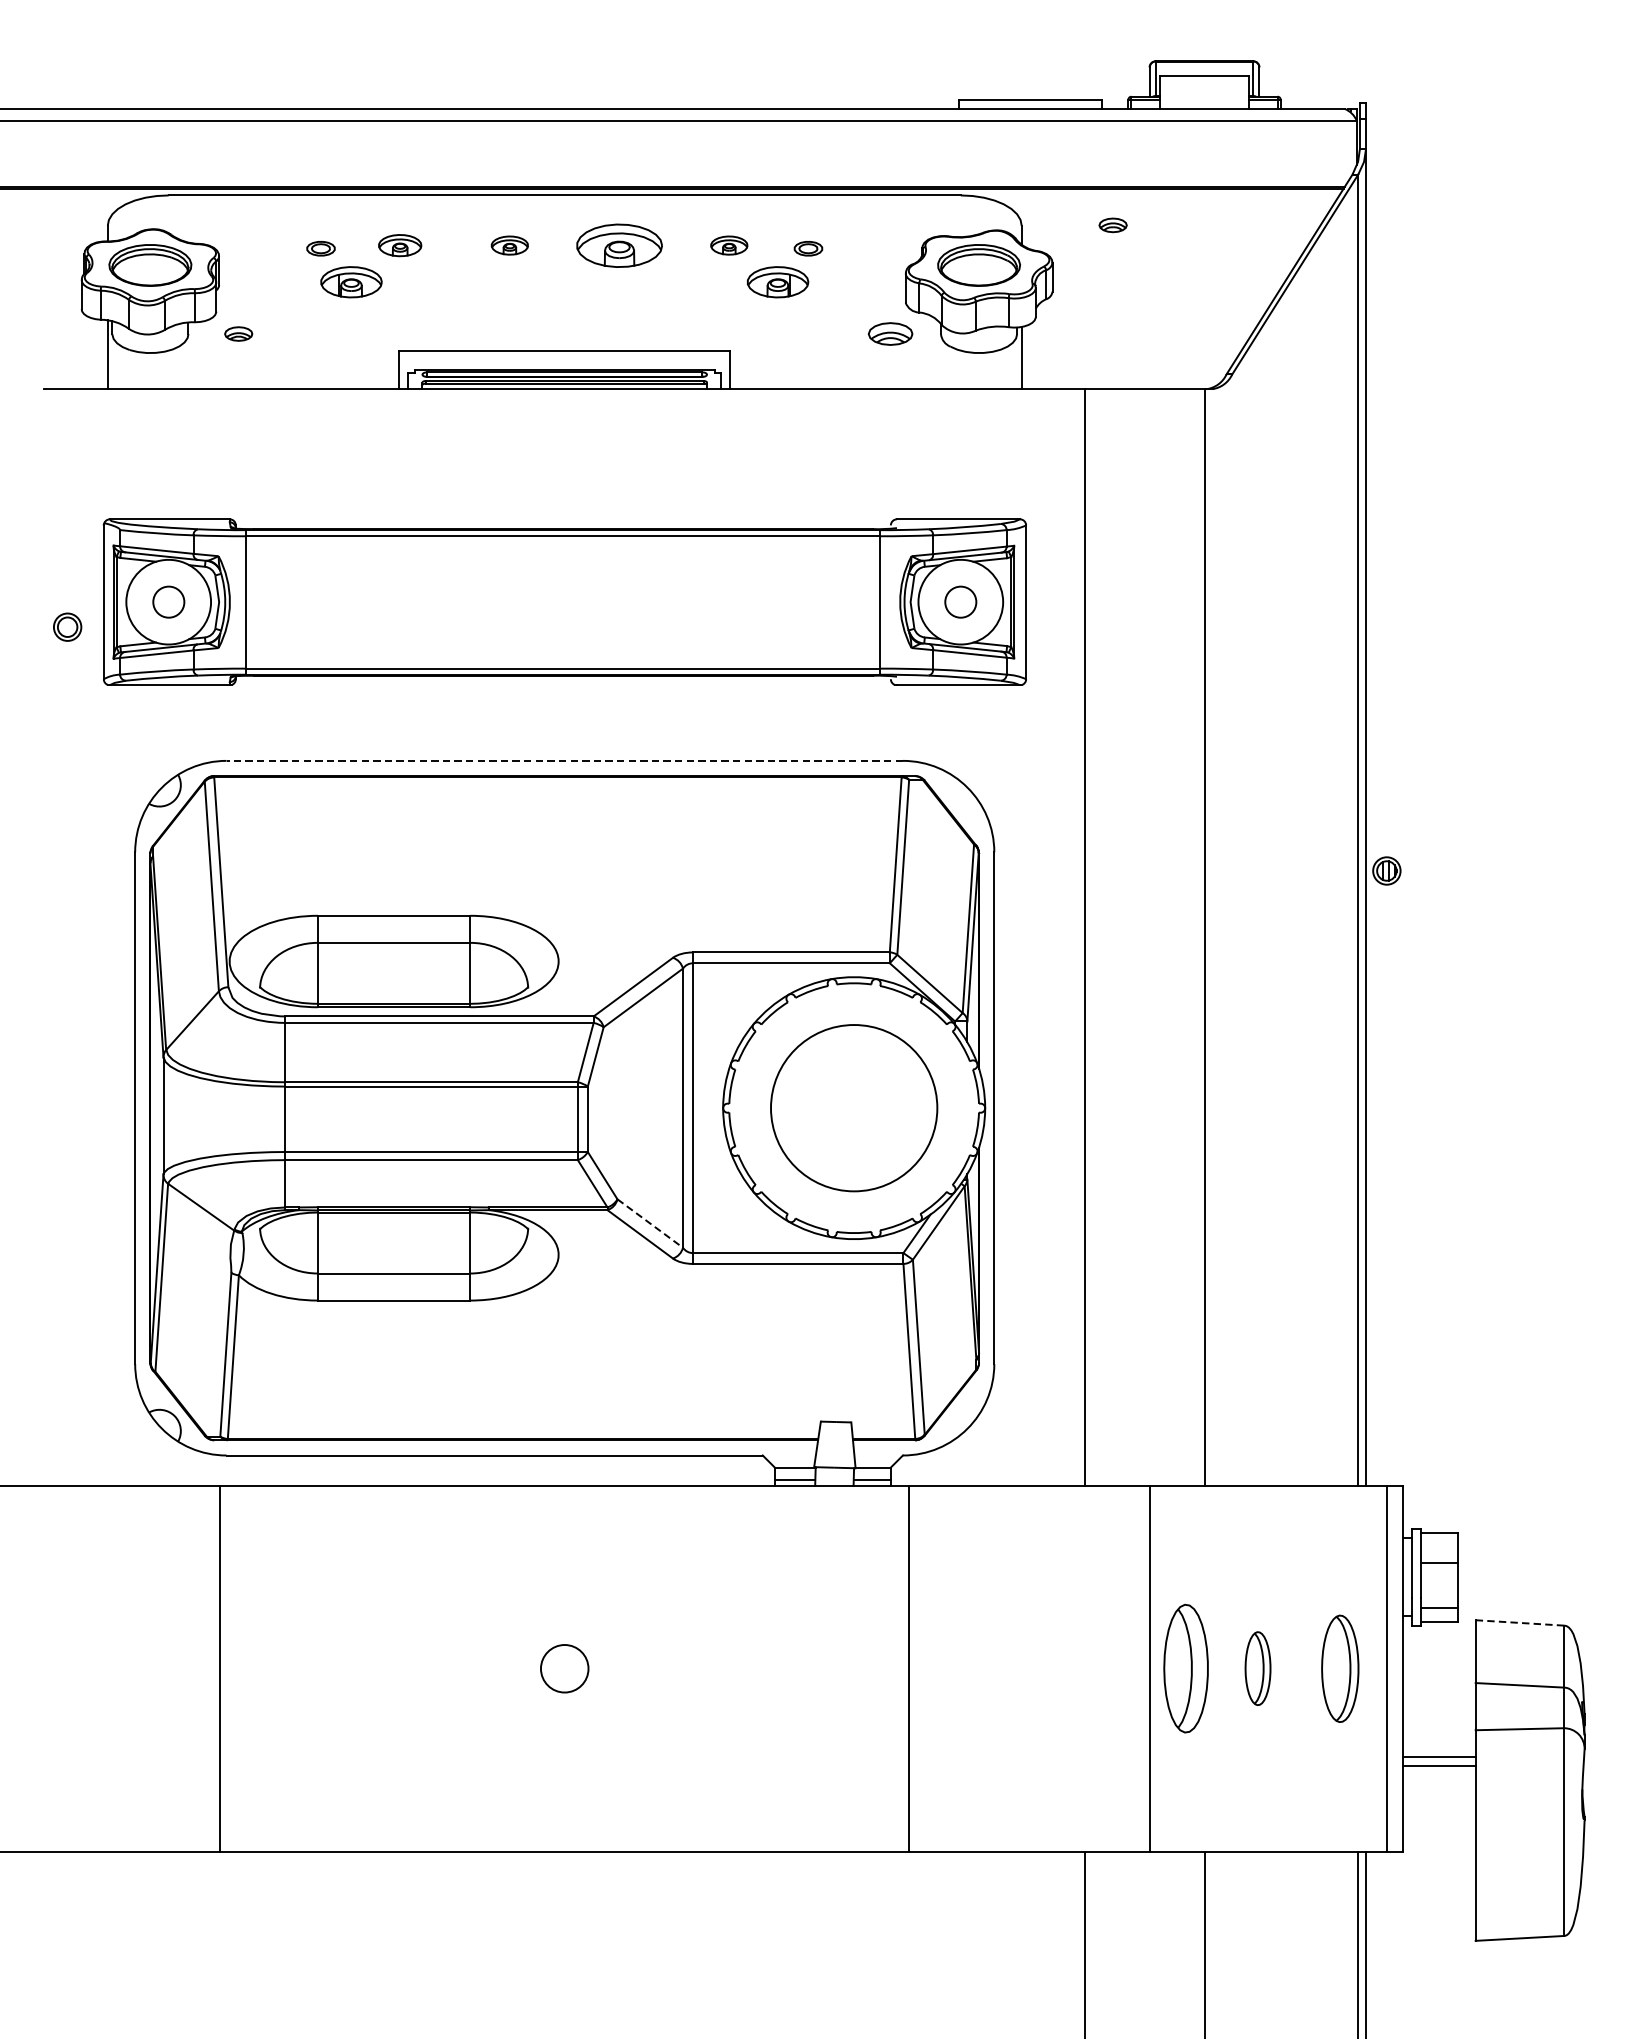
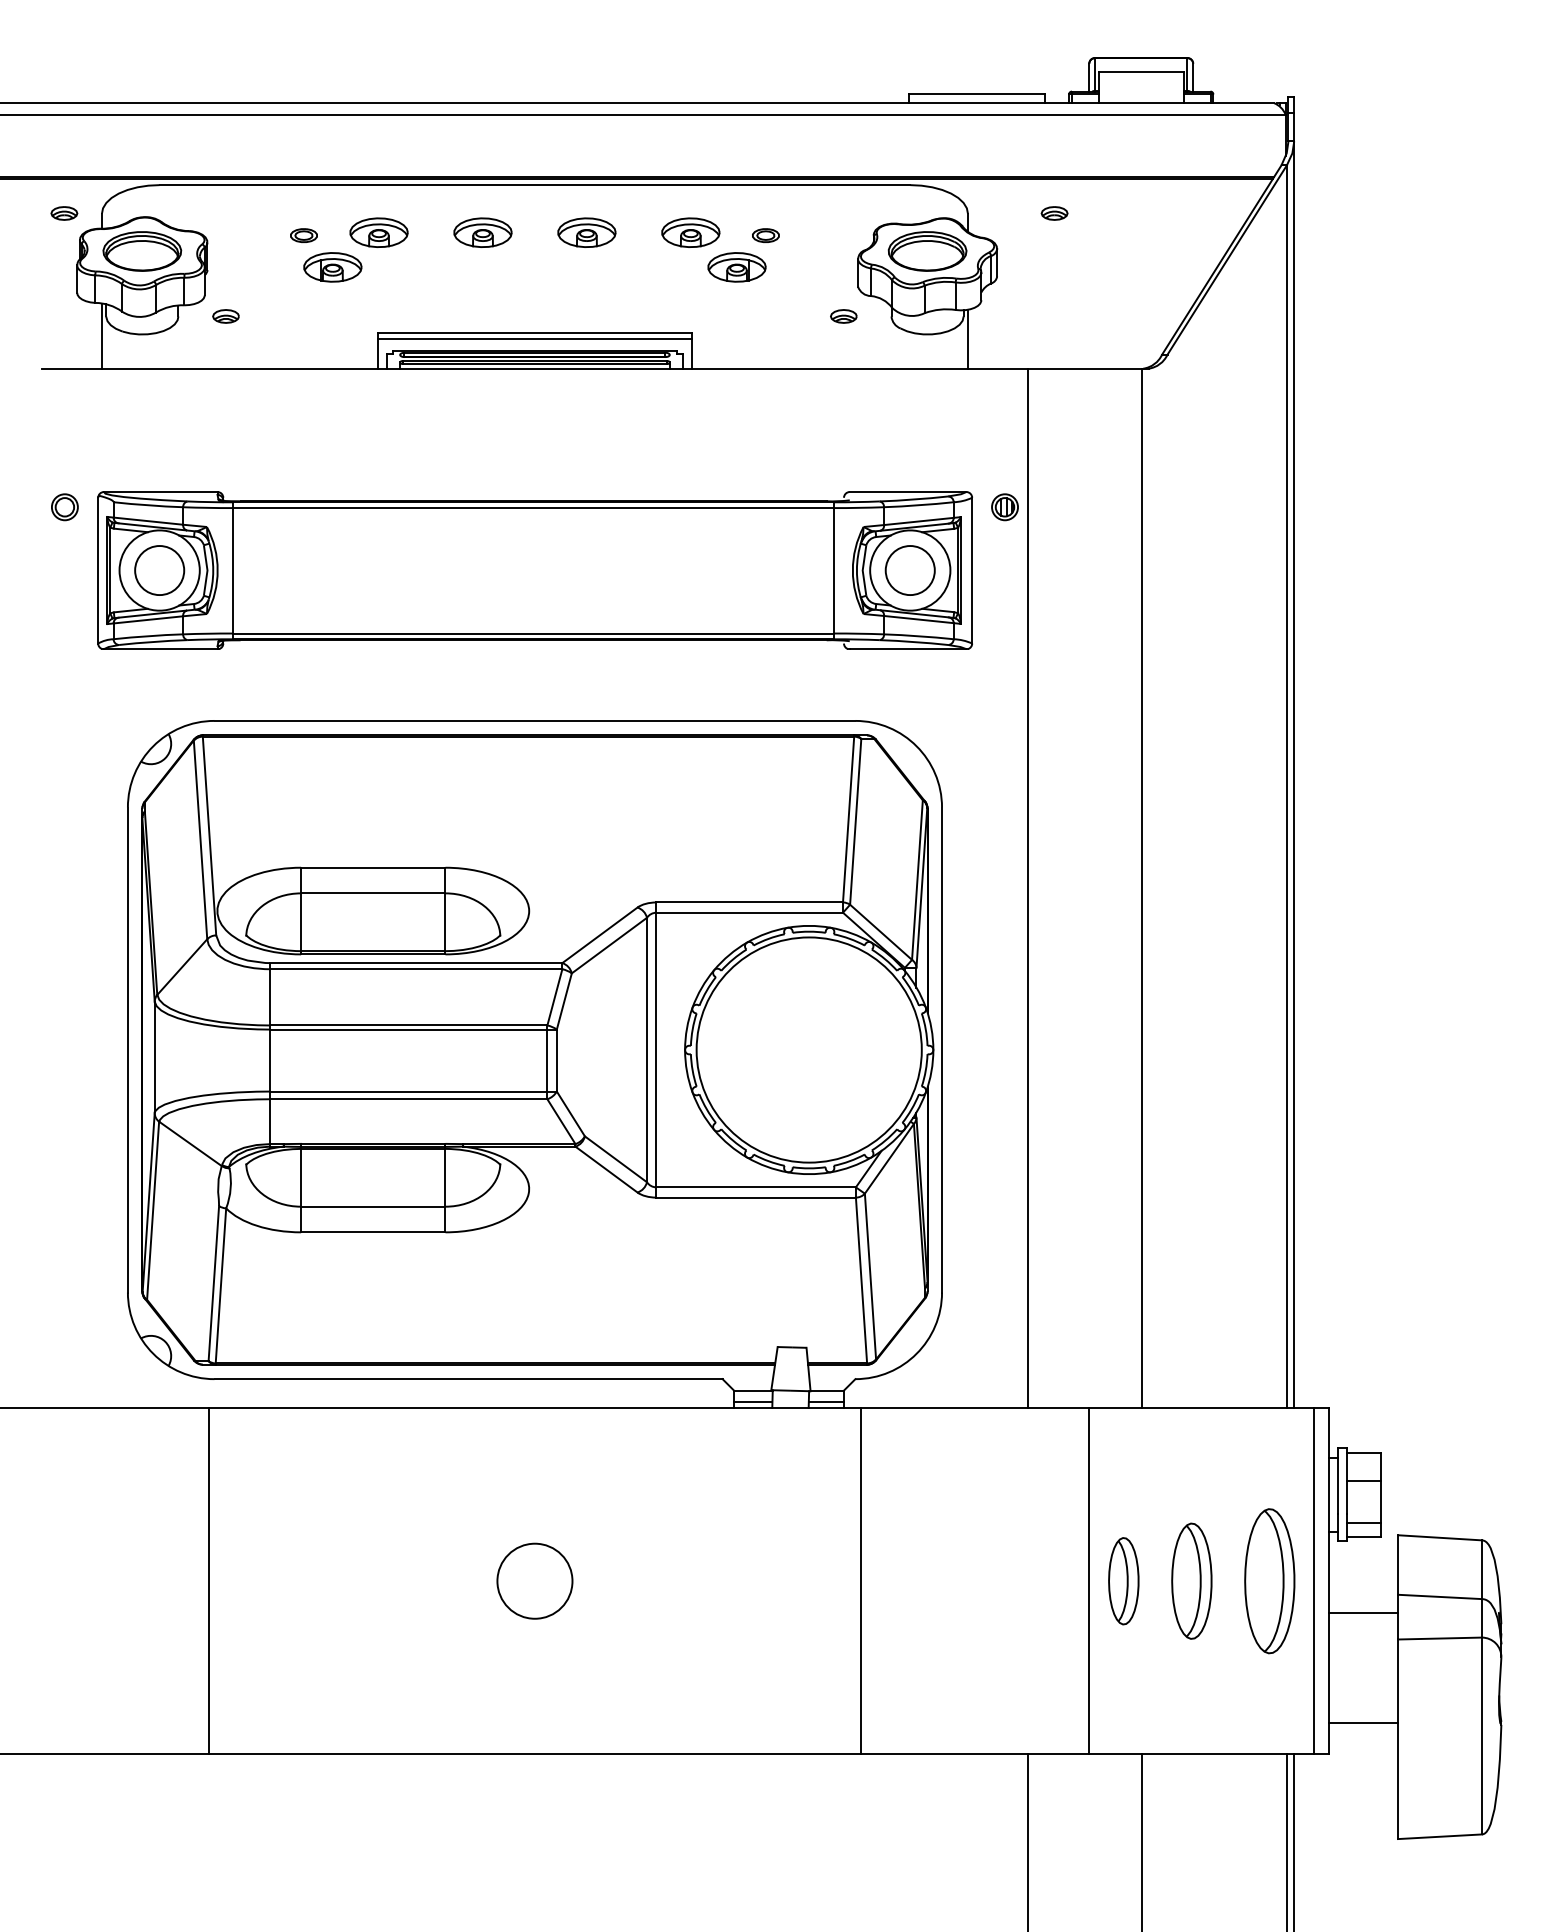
part: (68, 225) -> (64, 213), added
part: (399, 245) -> (378, 232), size x1.43
part: (509, 245) -> (482, 232), size x1.67
part: (619, 245) -> (586, 232), size x0.71
part: (728, 245) -> (690, 232), size x1.67
part: (890, 334) -> (843, 316), size x0.62
line: (564, 357) -> (534, 338), added
circle: (168, 602) -> (159, 570), size x1.67
circle: (959, 602) -> (909, 570), size x1.67
part: (67, 627) -> (64, 507), moved
line: (564, 760) -> (534, 720), dashed -> solid
part: (1386, 871) -> (1004, 507), moved
circle: (853, 1107) -> (808, 1049), size x1.43
line: (649, 1223) -> (615, 1159), dashed -> solid
line: (1520, 1622) -> (1440, 1537), dashed -> solid
circle: (564, 1667) -> (534, 1580), size x1.67
part: (1257, 1667) -> (1191, 1580), size x1.67
part: (1185, 1669) -> (1123, 1581), size x0.71
part: (1339, 1669) -> (1269, 1581), size x1.43
line: (1439, 1756) -> (1363, 1722), moved
line: (1439, 1766) -> (1363, 1613), moved

